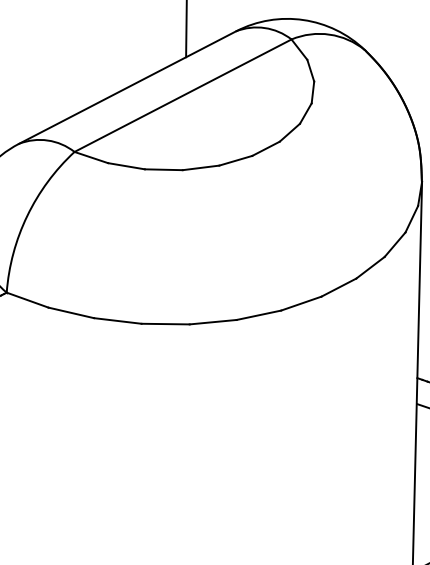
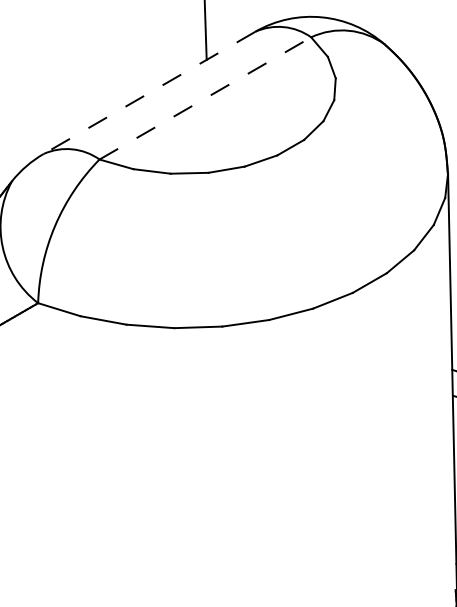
line: (127, 88) -> (149, 93), solid -> dashed
line: (183, 95) -> (205, 98), solid -> dashed

